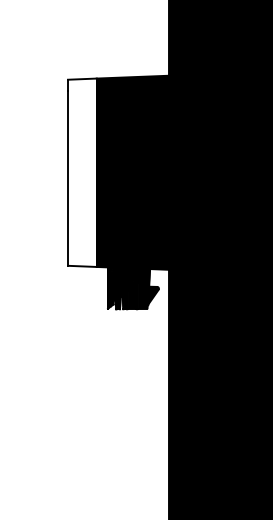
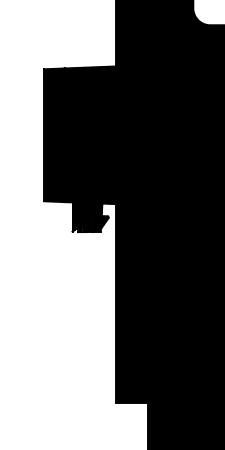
fill: (82, 173) -> (54, 135), added

